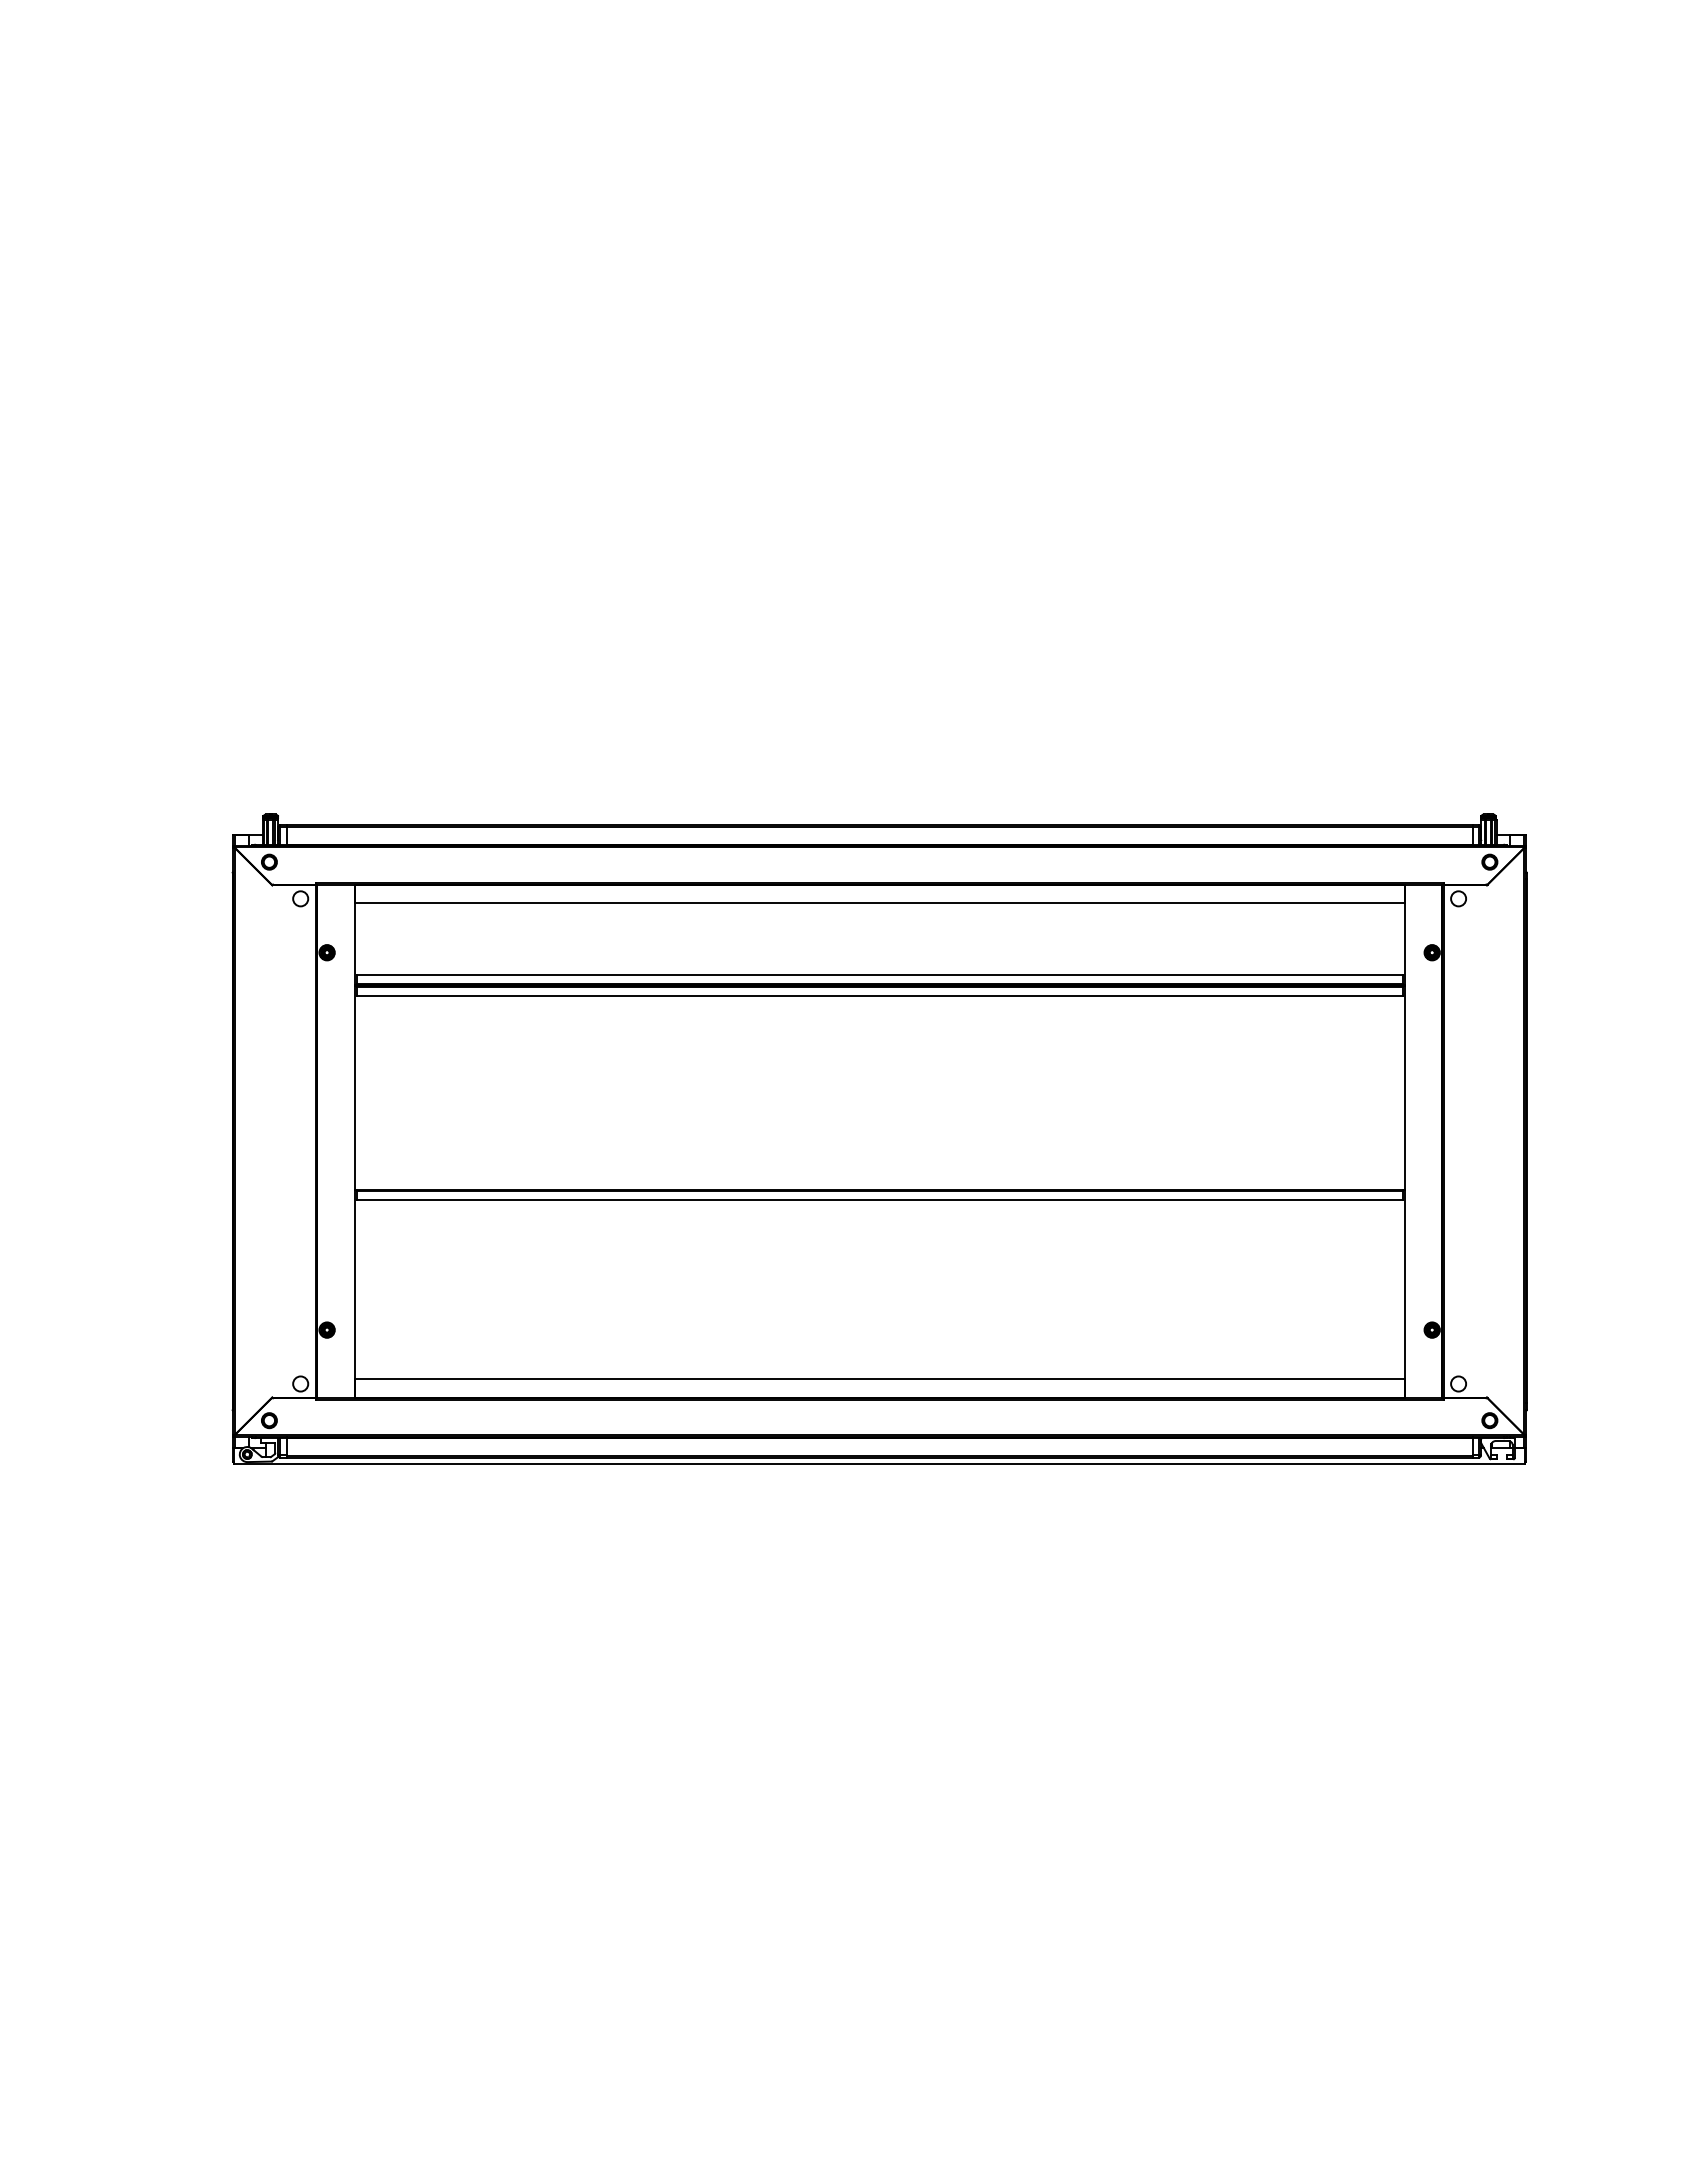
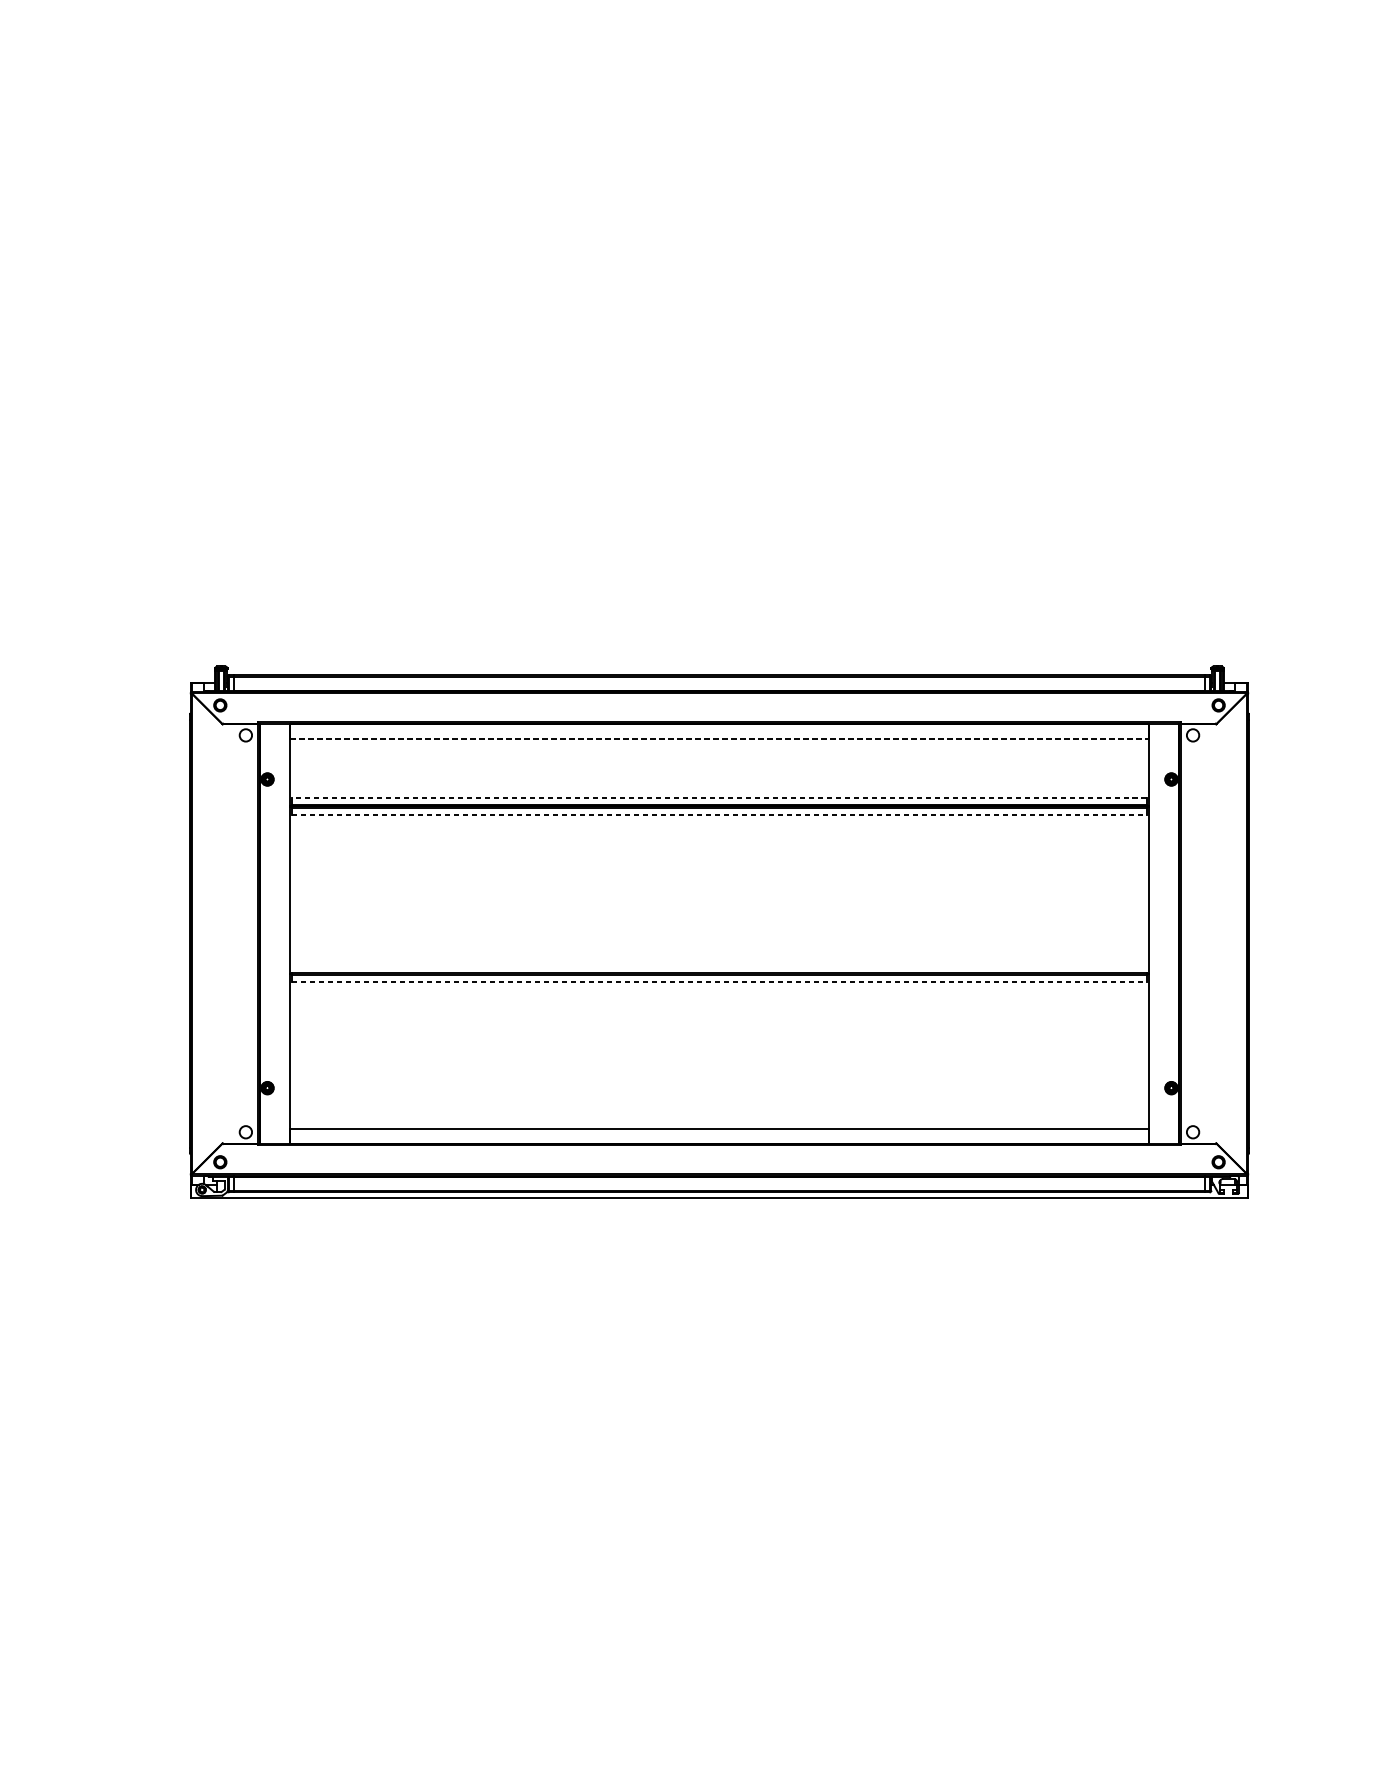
line: (880, 903) -> (720, 739), solid -> dashed
line: (879, 975) -> (719, 798), solid -> dashed
line: (879, 995) -> (719, 814), solid -> dashed
line: (879, 1199) -> (719, 981), solid -> dashed

